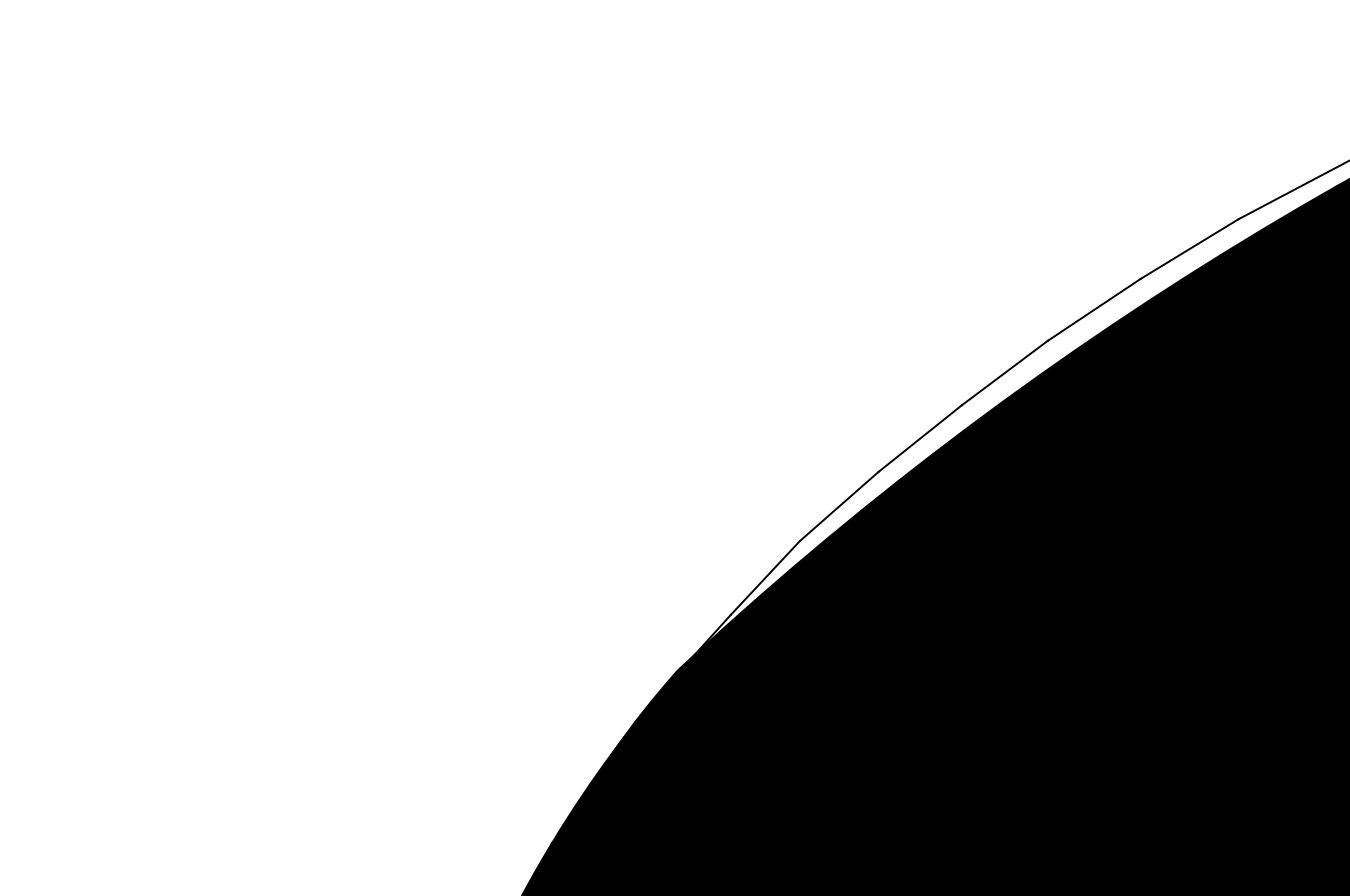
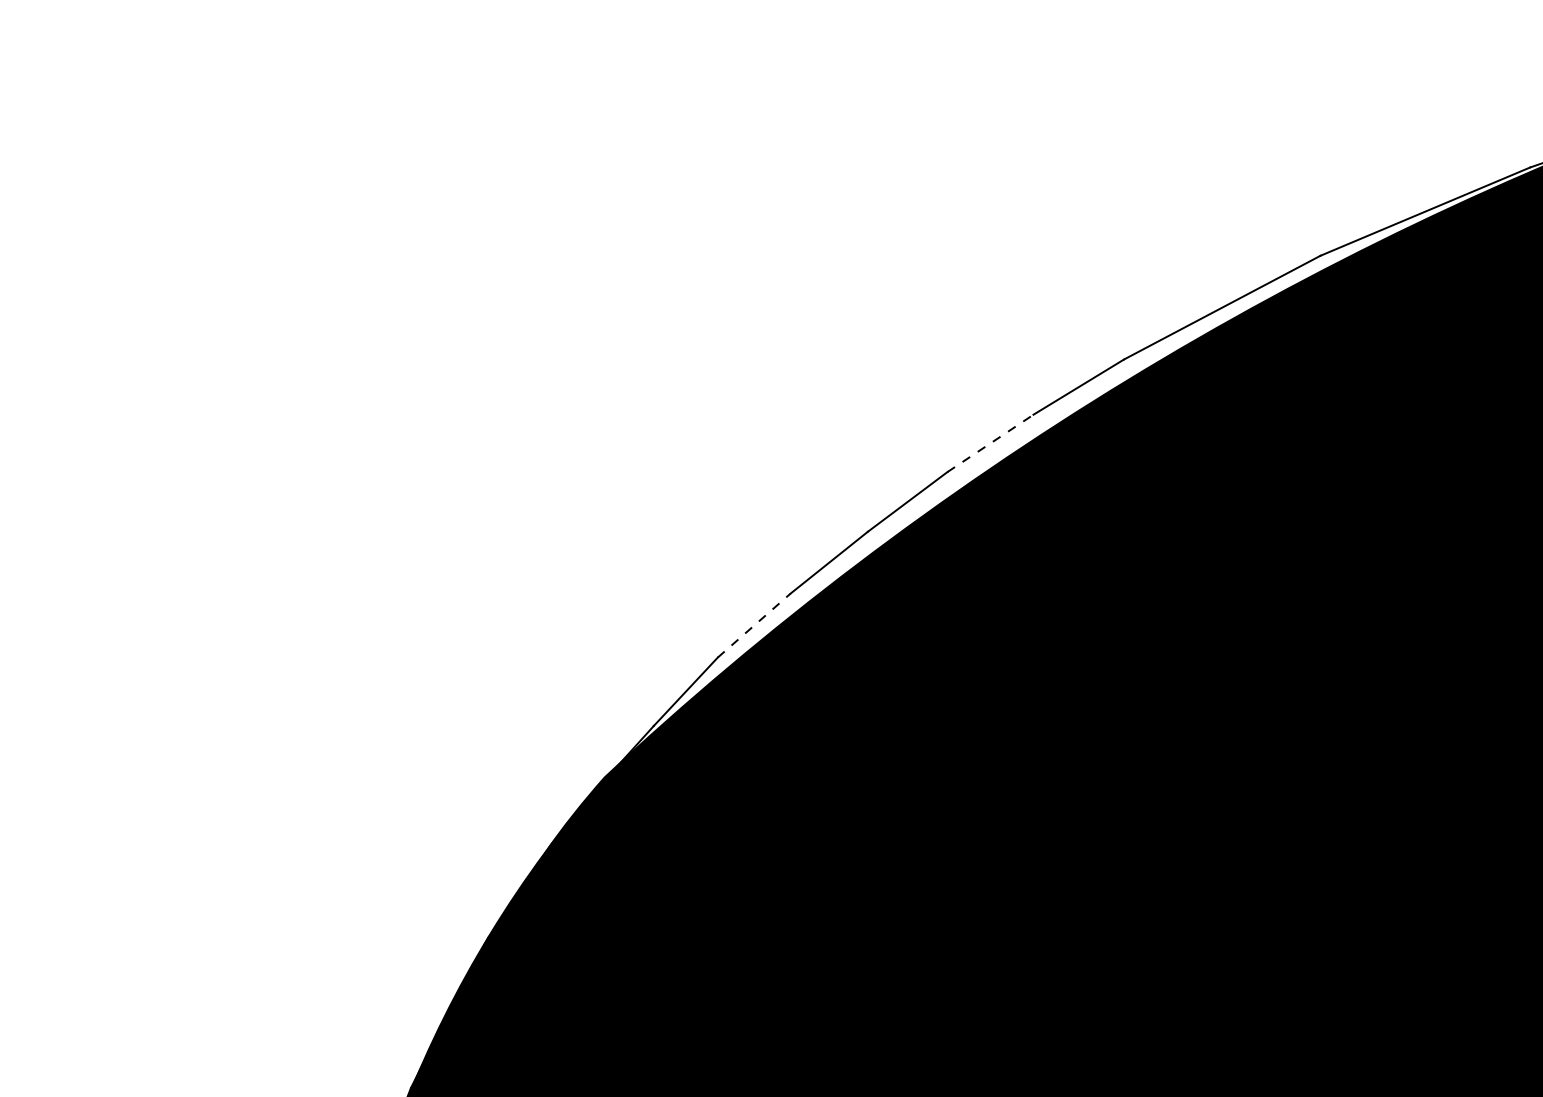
line: (1094, 309) -> (990, 443), solid -> dashed
line: (839, 506) -> (754, 625), solid -> dashed

